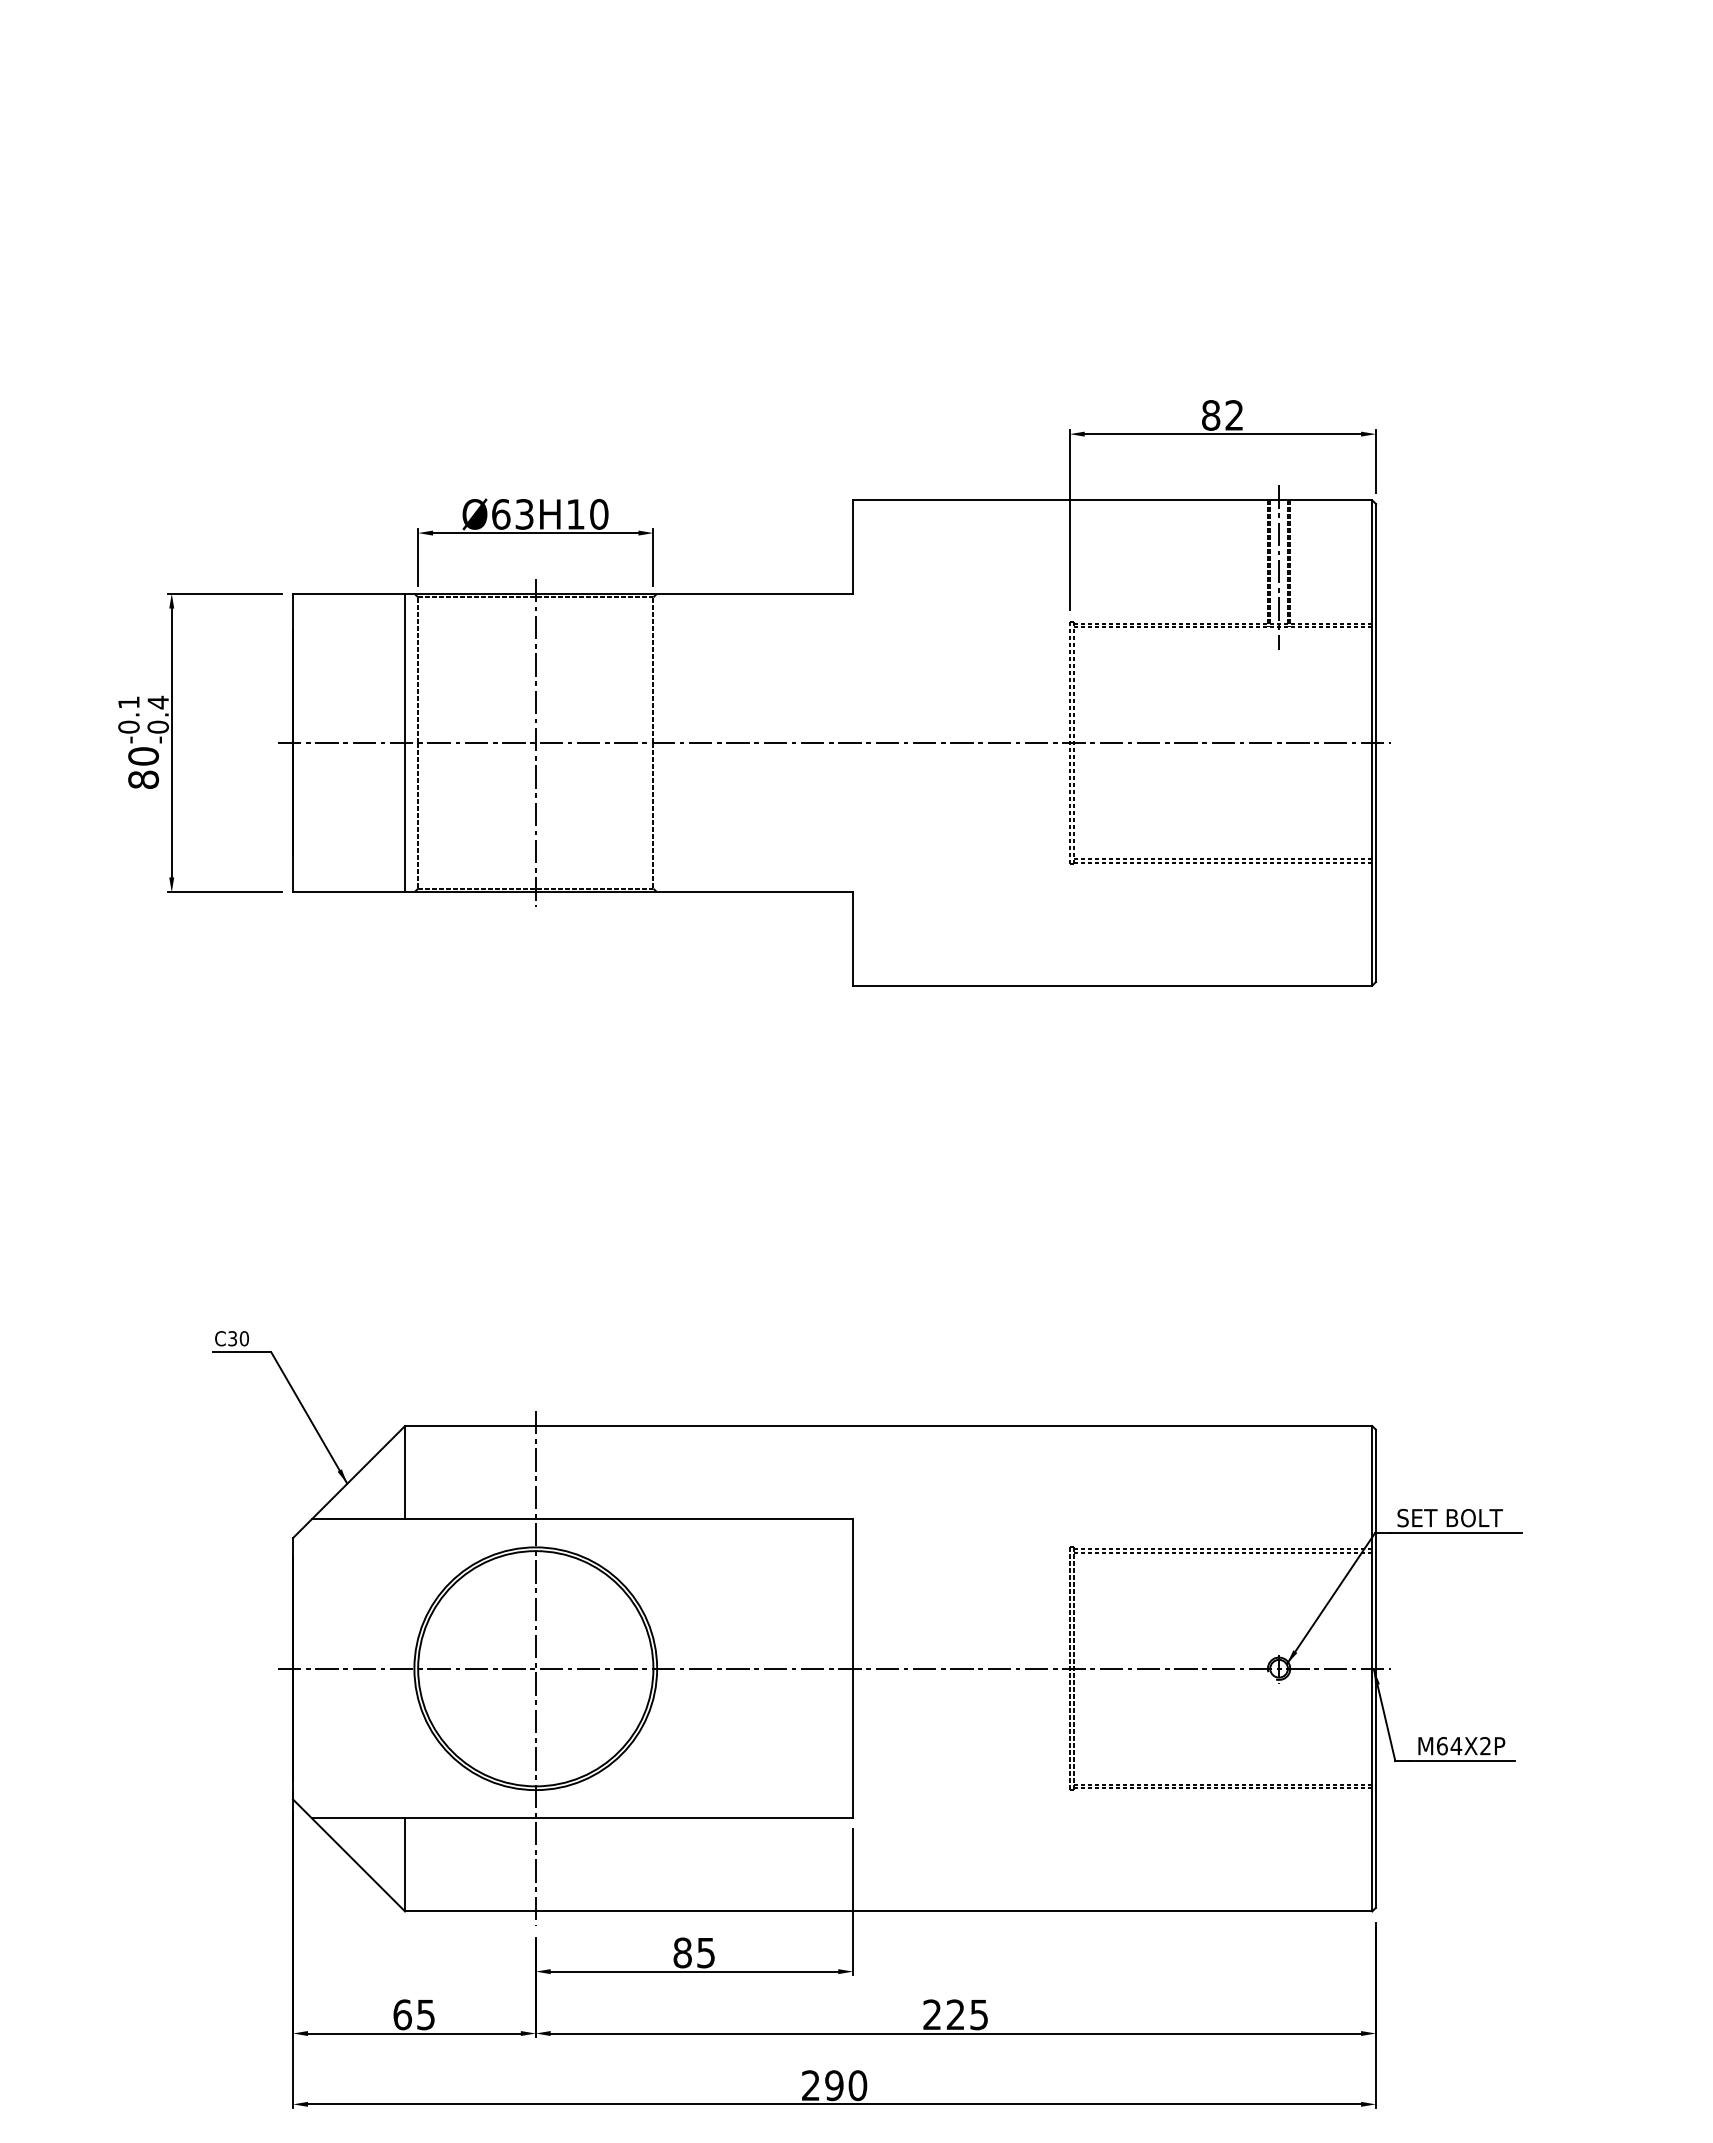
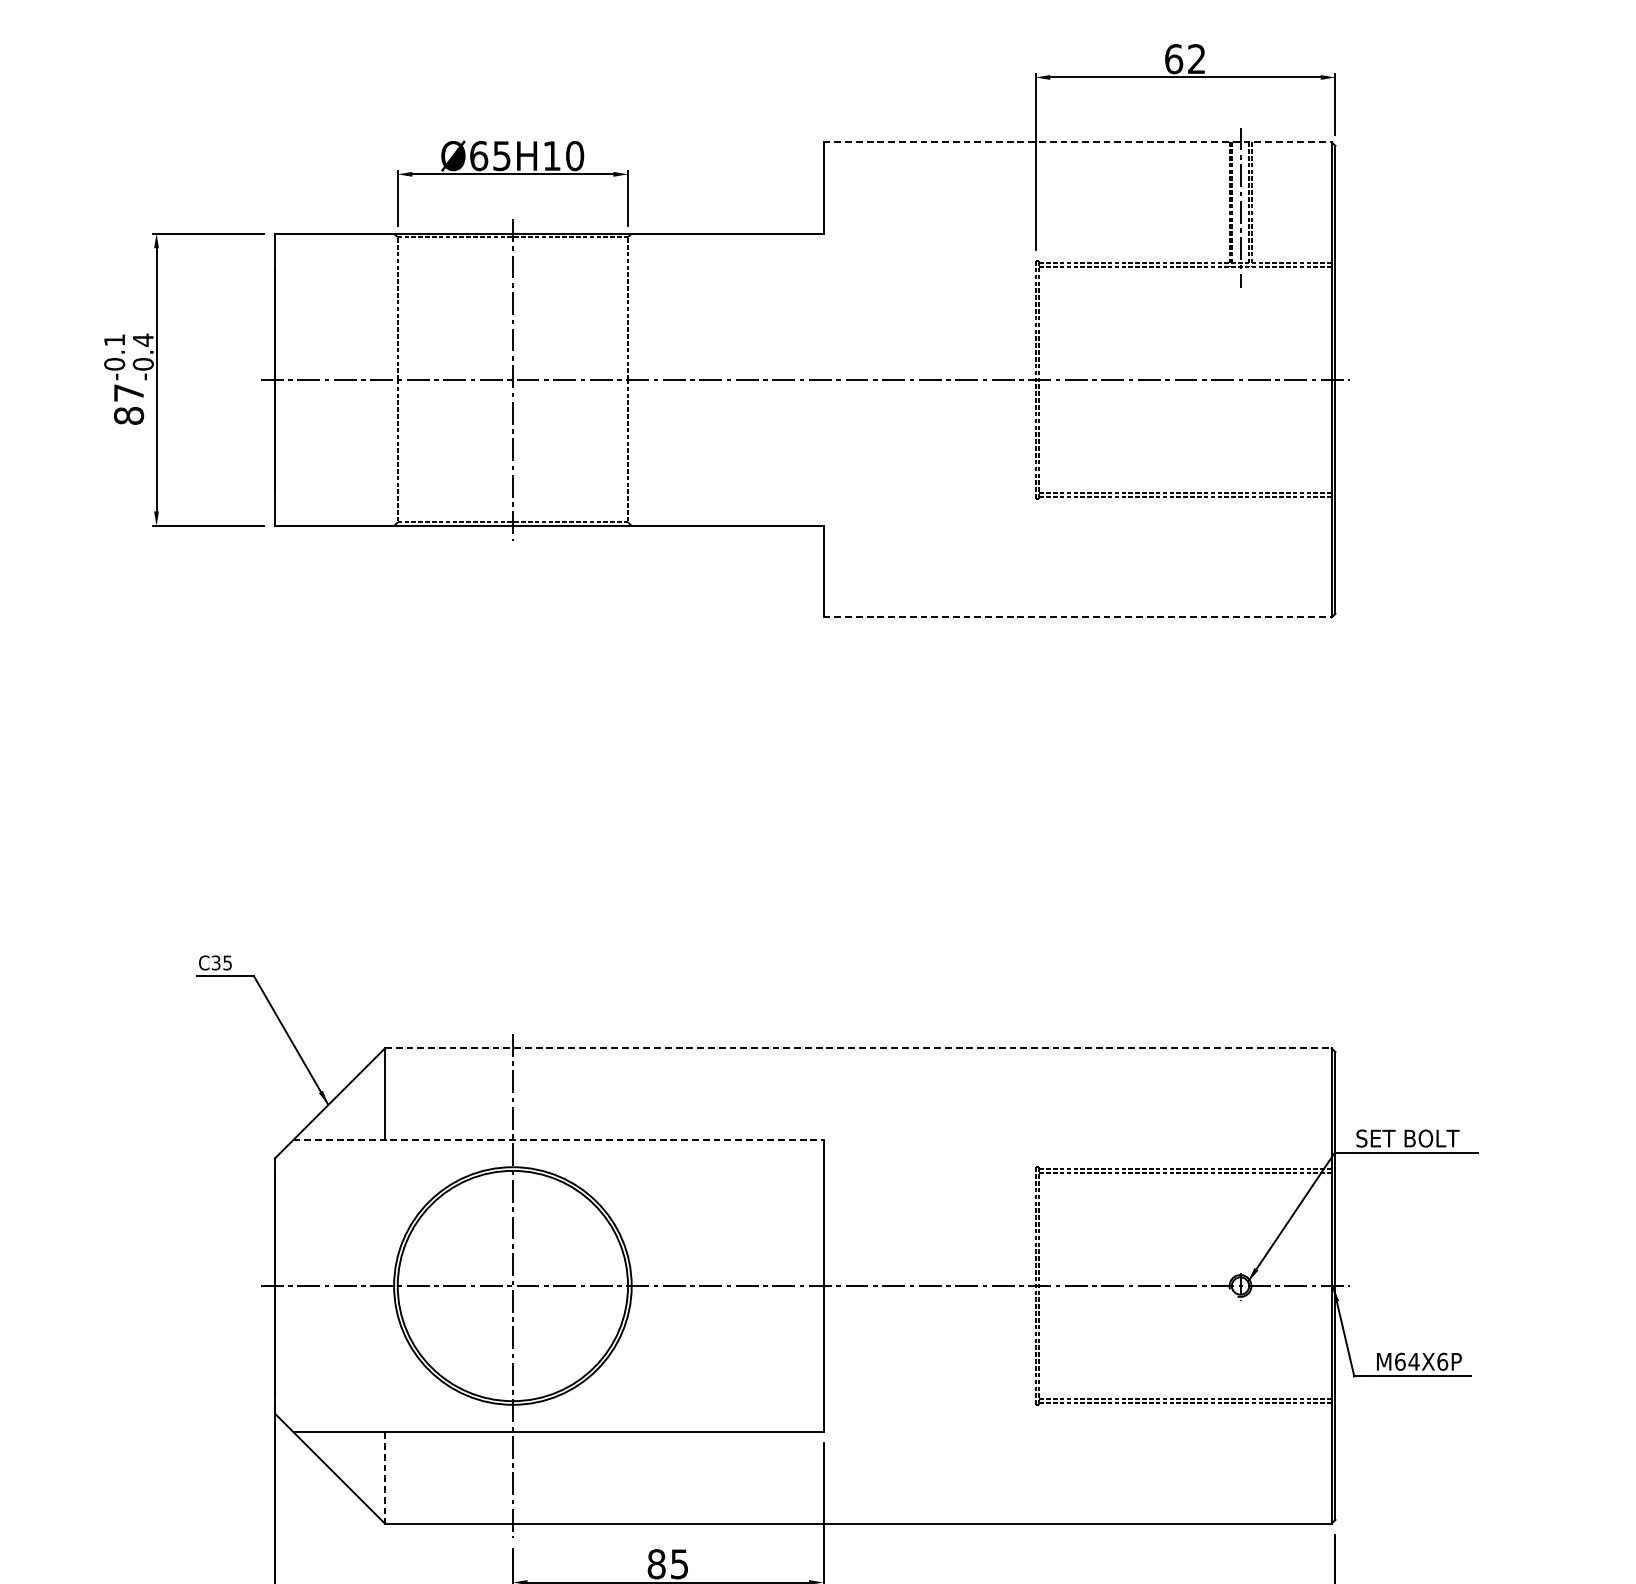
text: (1211, 415) -> (1174, 59), 82 -> 62
line: (1112, 500) -> (1077, 142), solid -> dashed
text: (524, 514) -> (501, 156), Ø63H10 -> Ø65H10
line: (405, 742) -> (385, 379), removed
text: (143, 756) -> (128, 393), 80 -> 87
line: (1112, 985) -> (1077, 617), solid -> dashed
text: (243, 1338) -> (226, 962), C30 -> C35
line: (888, 1426) -> (858, 1048), solid -> dashed
line: (582, 1519) -> (558, 1139), solid -> dashed
text: (1485, 1746) -> (1442, 1362), M64X2P -> M64X6P
line: (405, 1864) -> (385, 1477), solid -> dashed

